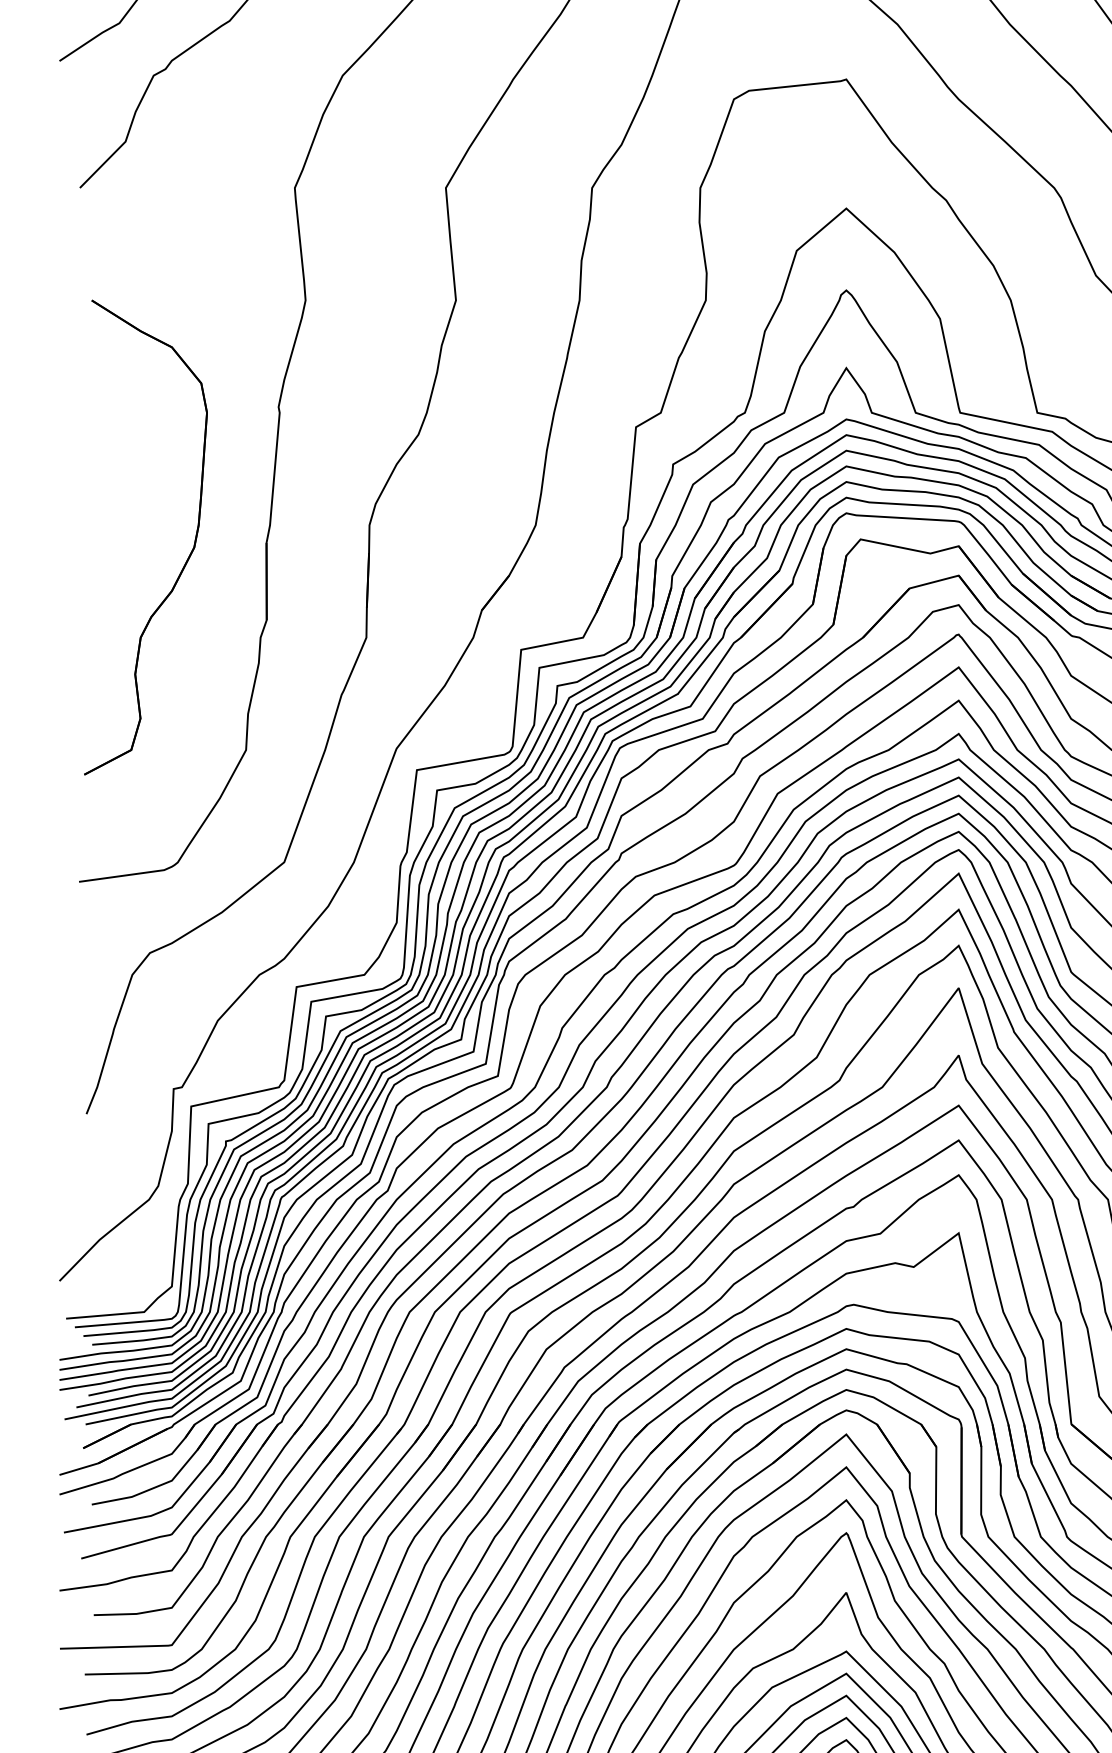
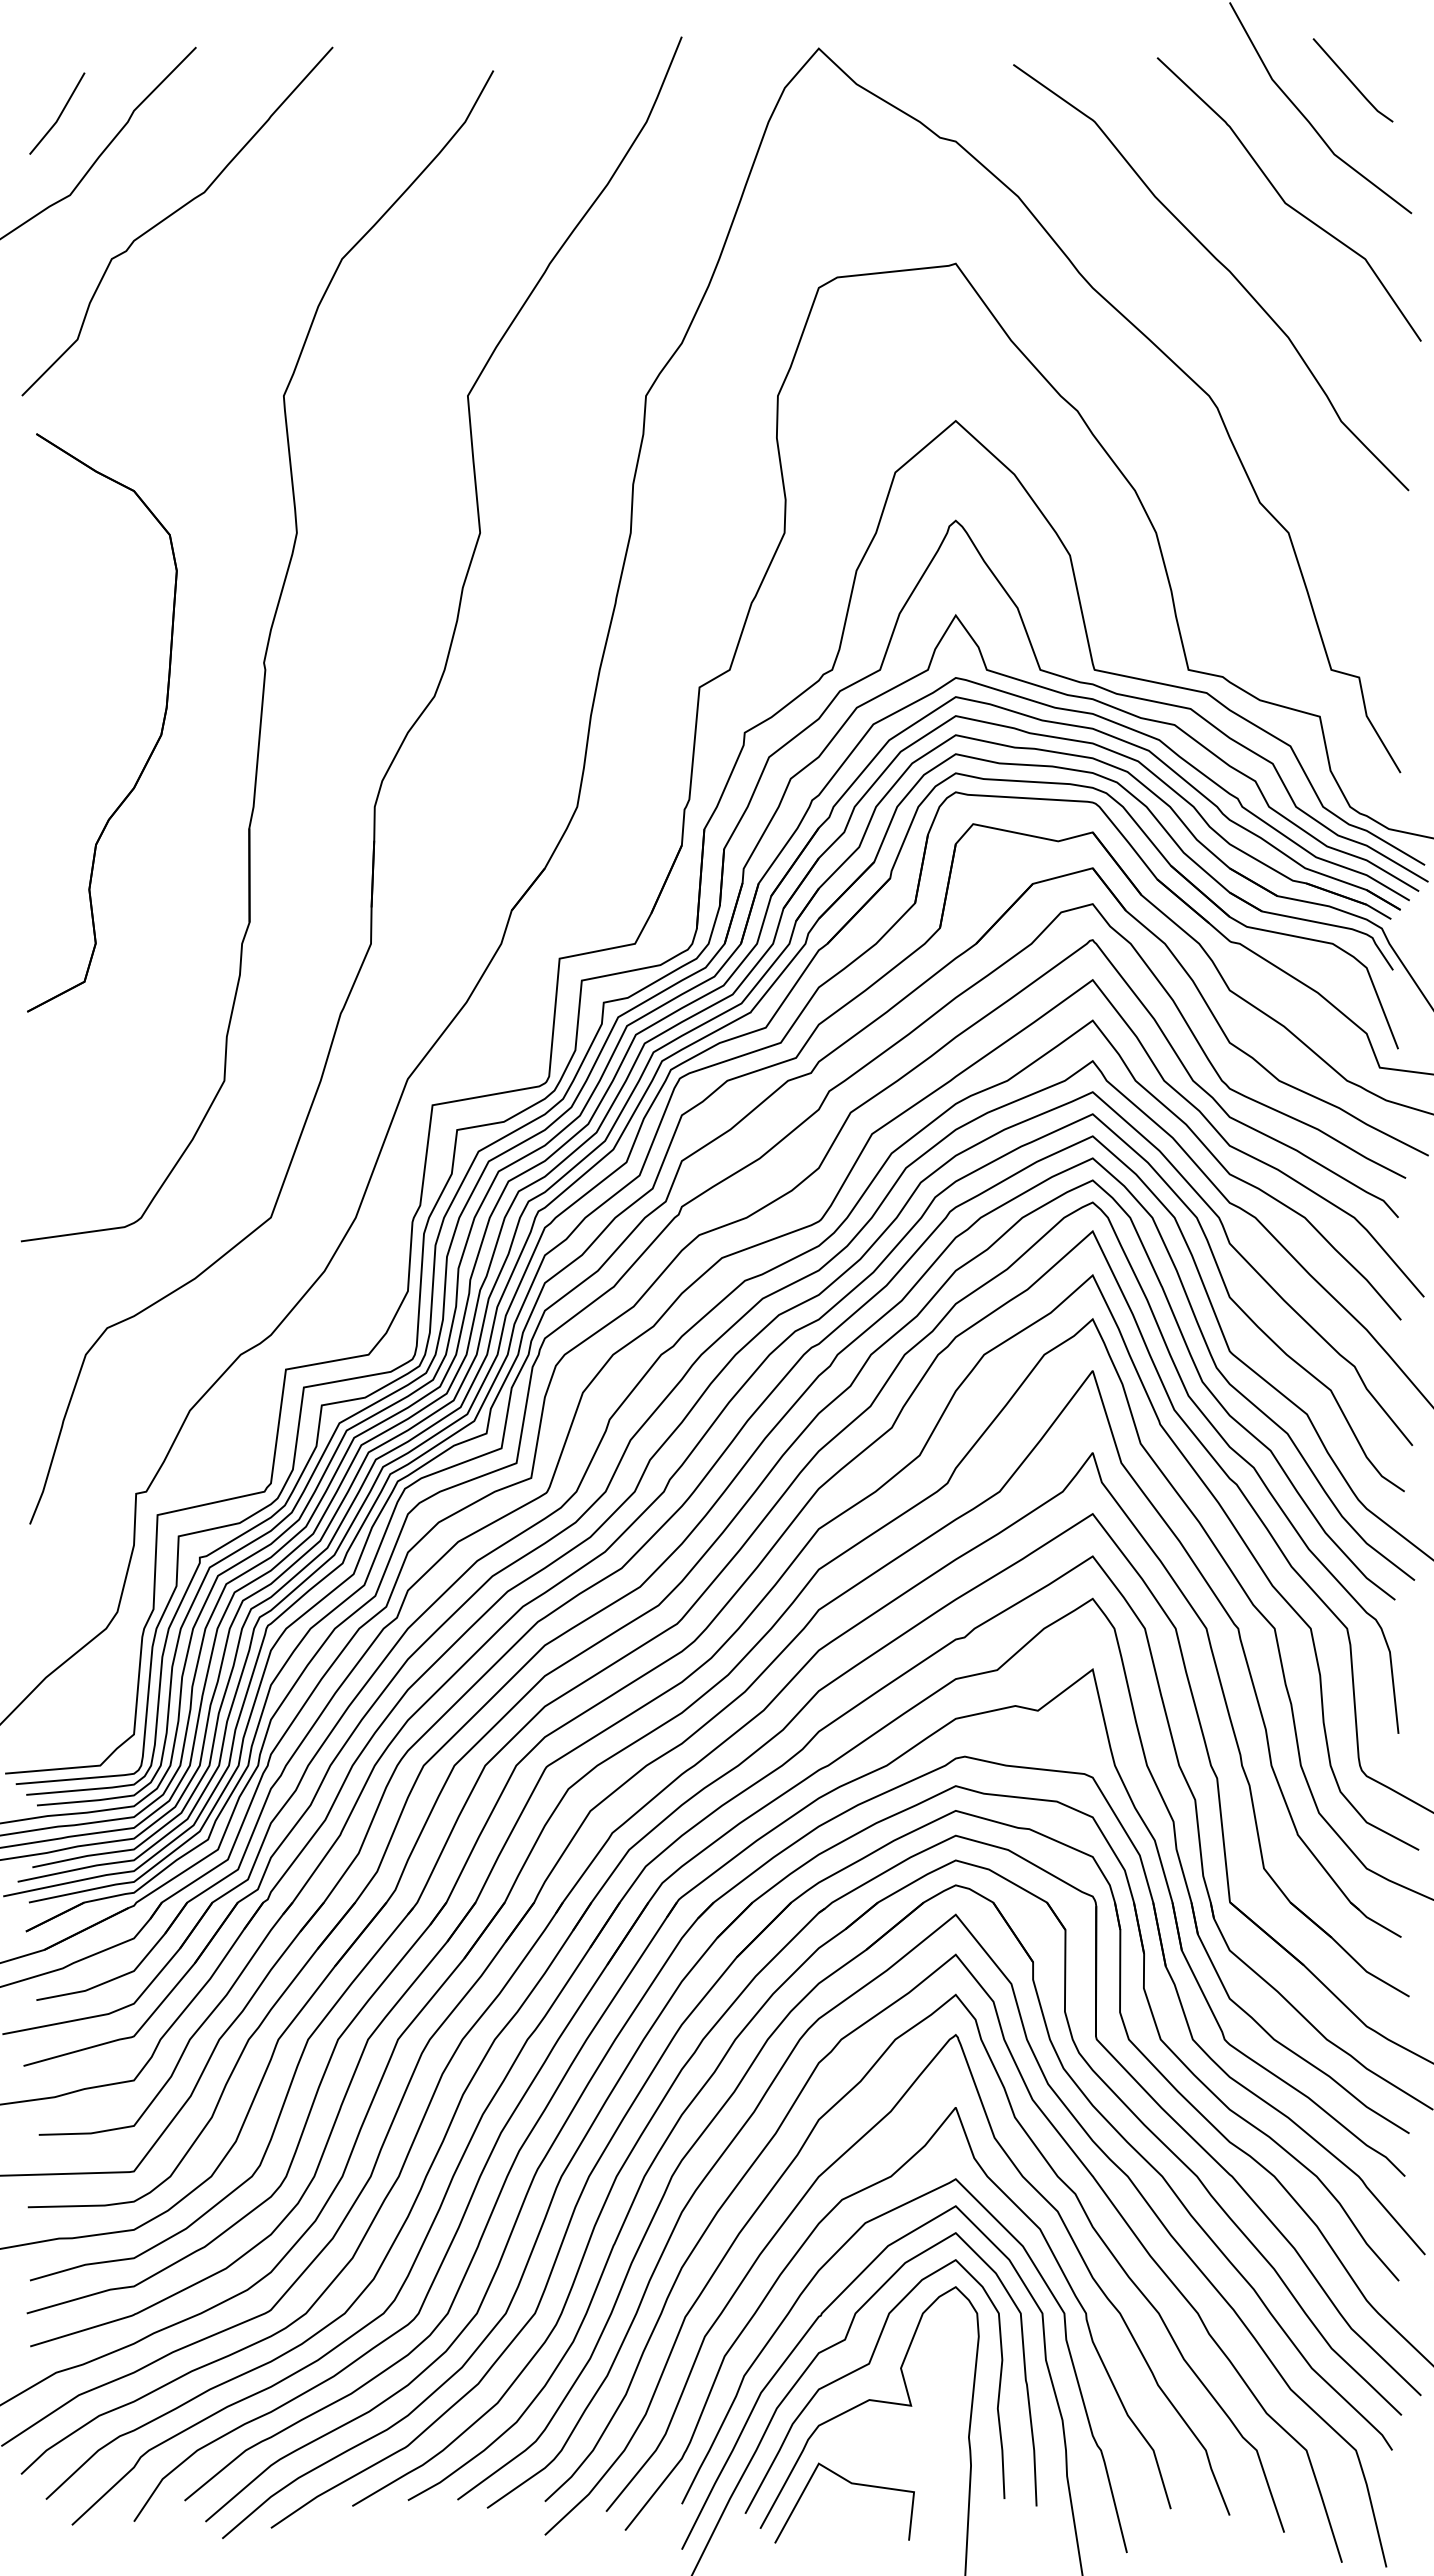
part: (187, 557) -> (153, 747), moved

